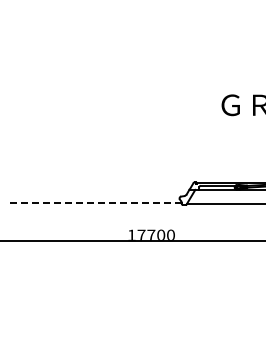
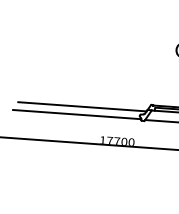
line: (100, 191) -> (82, 106), added
line: (93, 202) -> (76, 114), dashed -> solid

